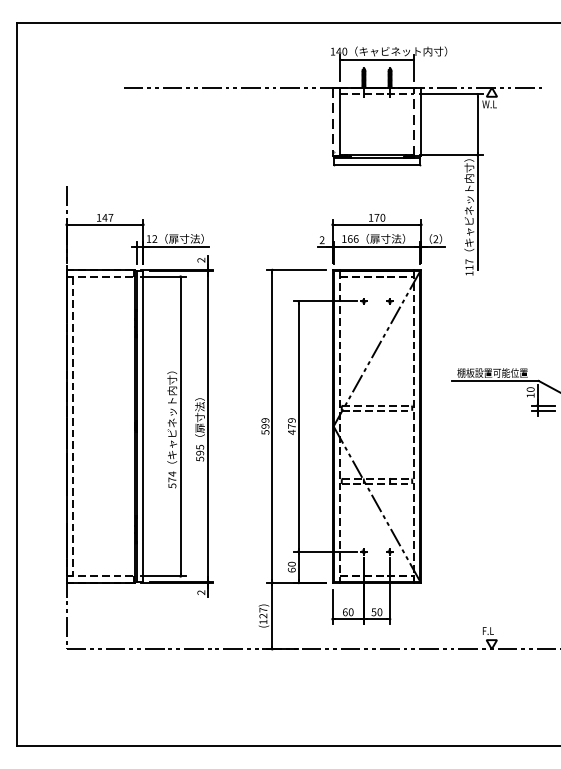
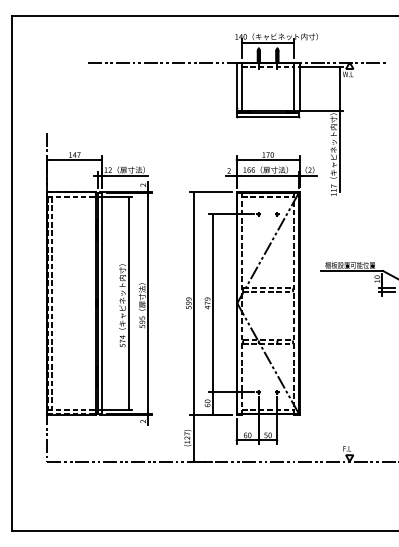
line: (414, 121) -> (294, 86), dashed -> solid
line: (332, 122) -> (236, 87), dashed -> solid

